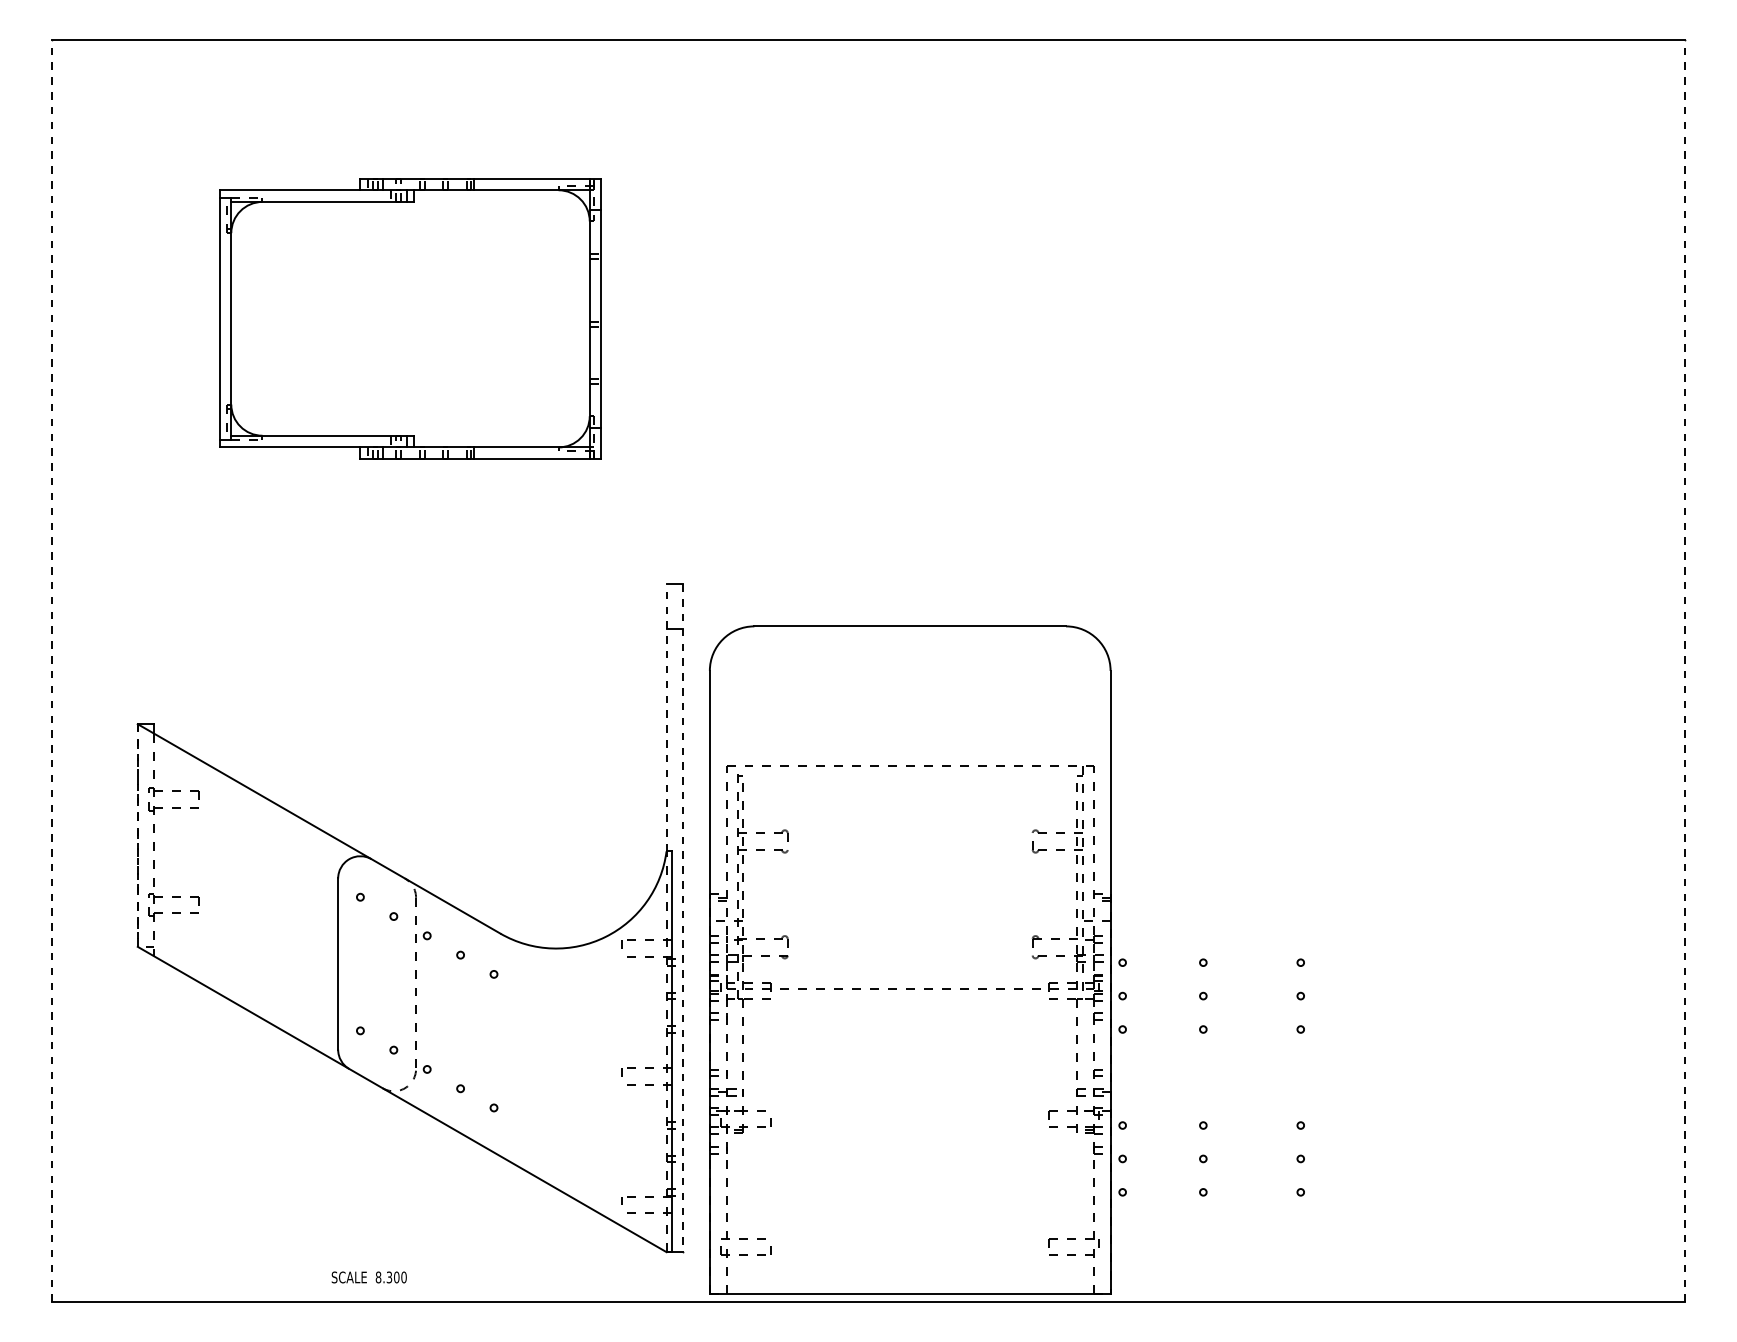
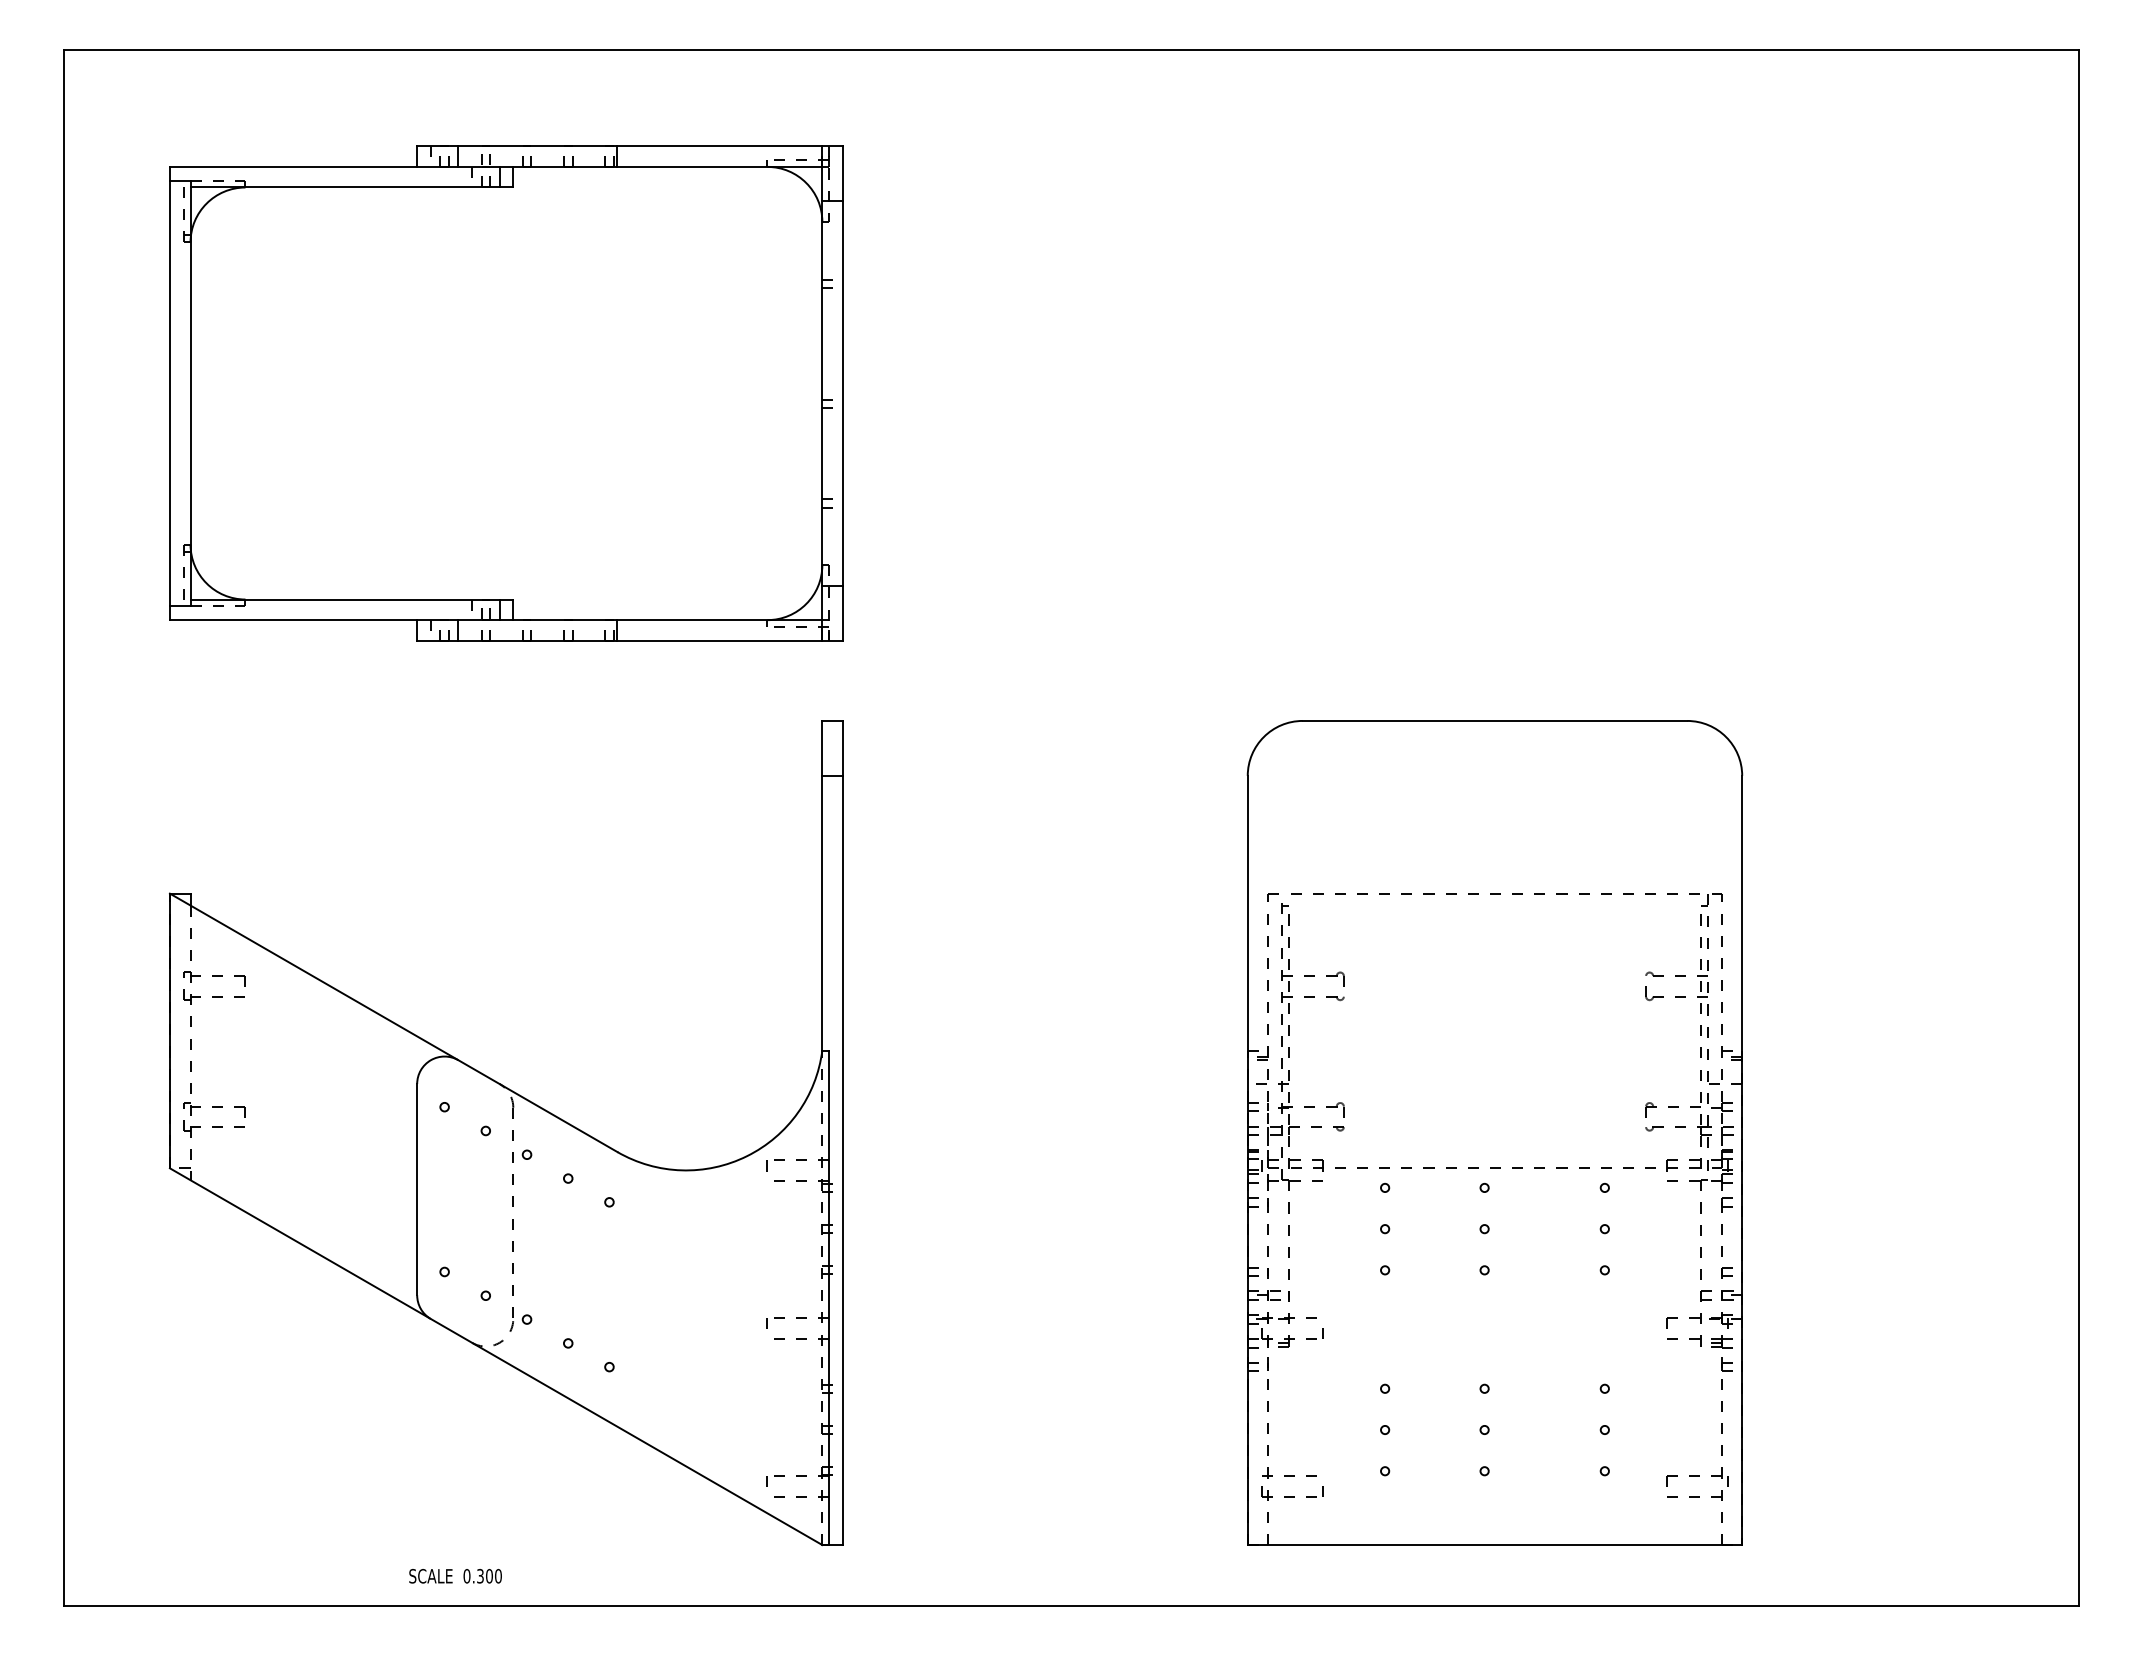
part: (410, 318) -> (506, 393), size x1.43
line: (52, 670) -> (64, 827), dashed -> solid
line: (1684, 670) -> (2078, 827), dashed -> solid
line: (666, 717) -> (822, 885), dashed -> solid
line: (137, 835) -> (169, 1031), dashed -> solid
line: (682, 918) -> (842, 1133), dashed -> solid
part: (909, 959) -> (1494, 1132), moved
text: (378, 1277) -> (466, 1576), 8.300 -> 0.300

